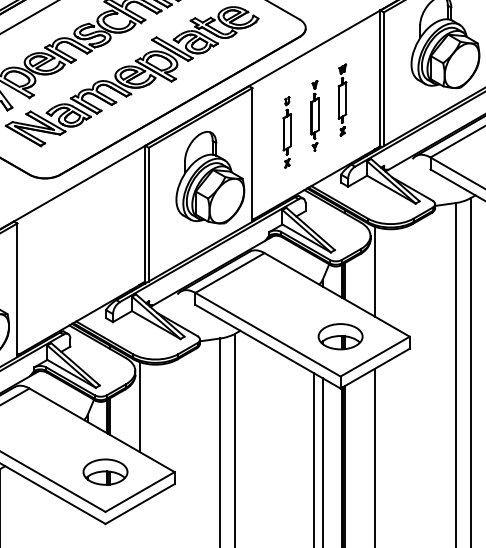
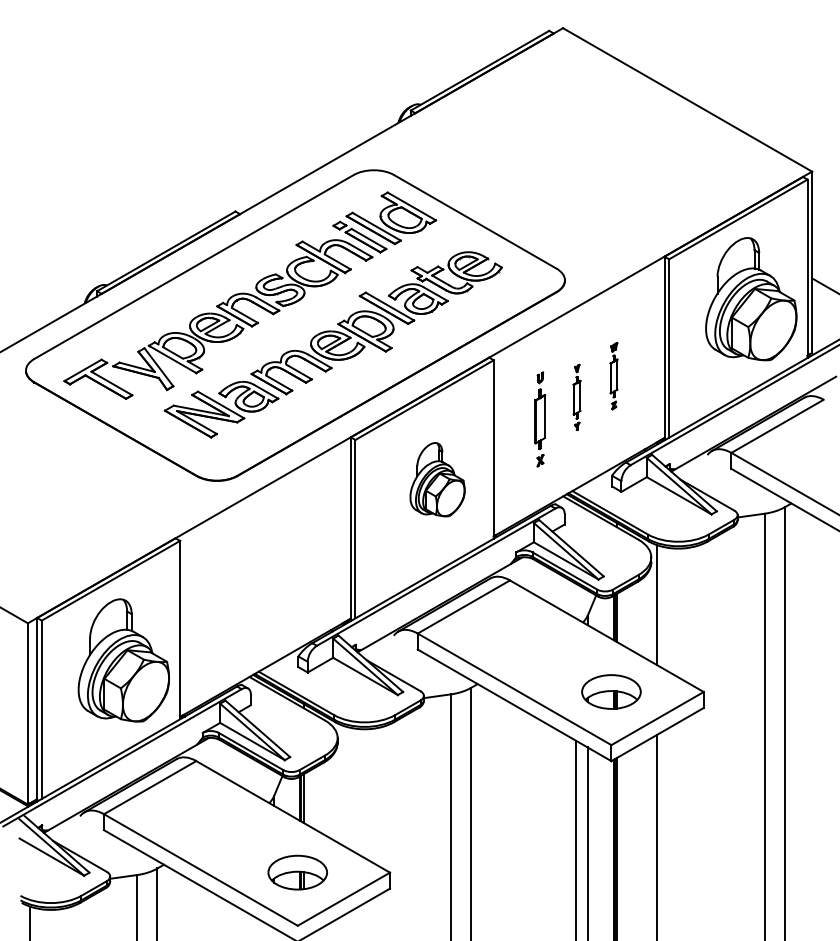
part: (342, 99) -> (613, 375), size x0.7
part: (314, 115) -> (576, 397), size x0.7
part: (210, 177) -> (437, 479), size x0.6
line: (139, 406) -> (343, 785), removed

